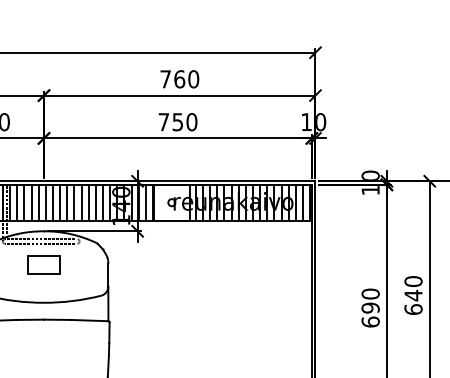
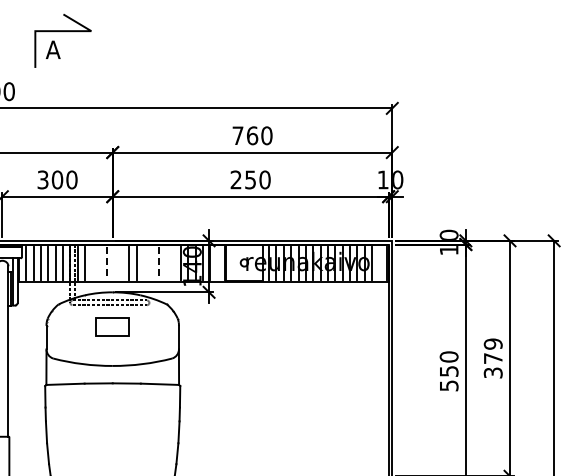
text: (163, 121) -> (235, 179), 750 -> 250
line: (24, 202) -> (92, 262), removed
line: (31, 202) -> (99, 262), removed
line: (45, 202) -> (114, 262), removed
line: (52, 202) -> (121, 262), removed
line: (74, 202) -> (144, 262), removed
line: (81, 202) -> (151, 262), removed
line: (96, 202) -> (166, 262), removed
line: (103, 202) -> (173, 262), removed
line: (145, 202) -> (217, 262), removed
line: (303, 202) -> (379, 262), removed
line: (38, 203) -> (107, 263), solid -> dashed
line: (88, 203) -> (158, 263), solid -> dashed
text: (412, 295) -> (492, 358), 640 -> 379
text: (370, 314) -> (448, 378), 690 -> 550

